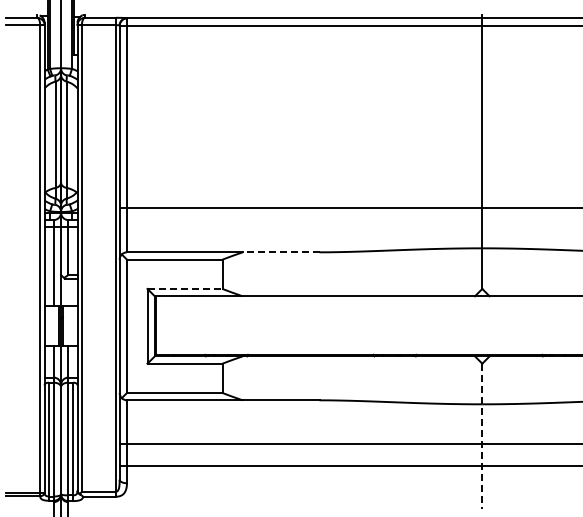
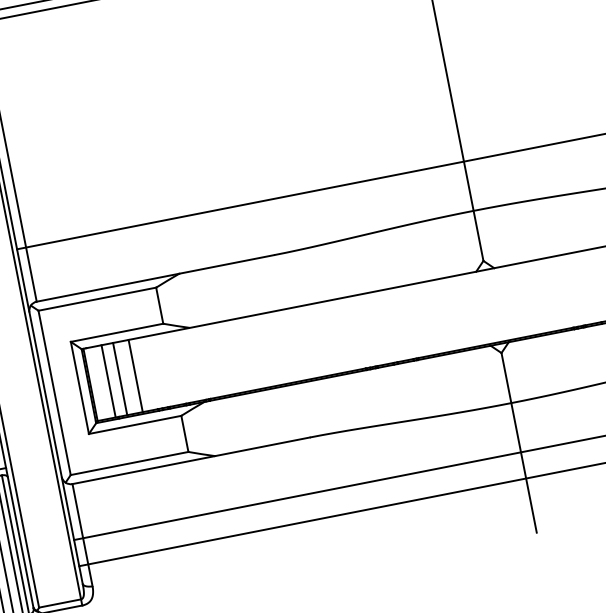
line: (280, 252) -> (225, 264), dashed -> solid
line: (185, 288) -> (117, 332), dashed -> solid
line: (170, 325) -> (108, 381), added
line: (180, 325) -> (120, 378), added
line: (192, 325) -> (135, 376), added
line: (482, 436) -> (519, 442), dashed -> solid

